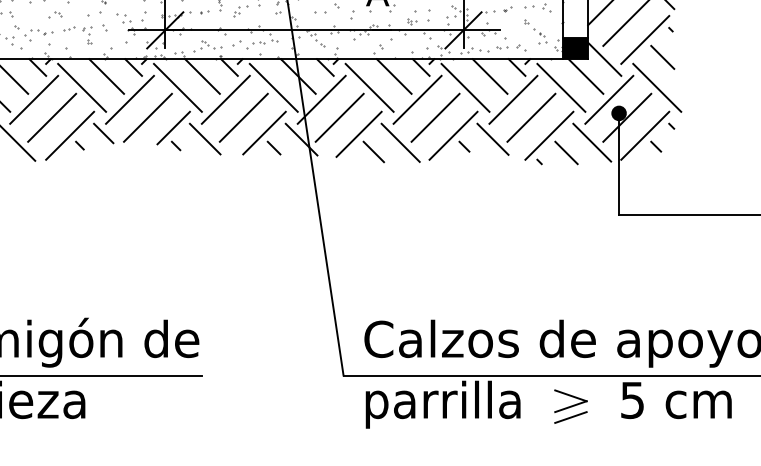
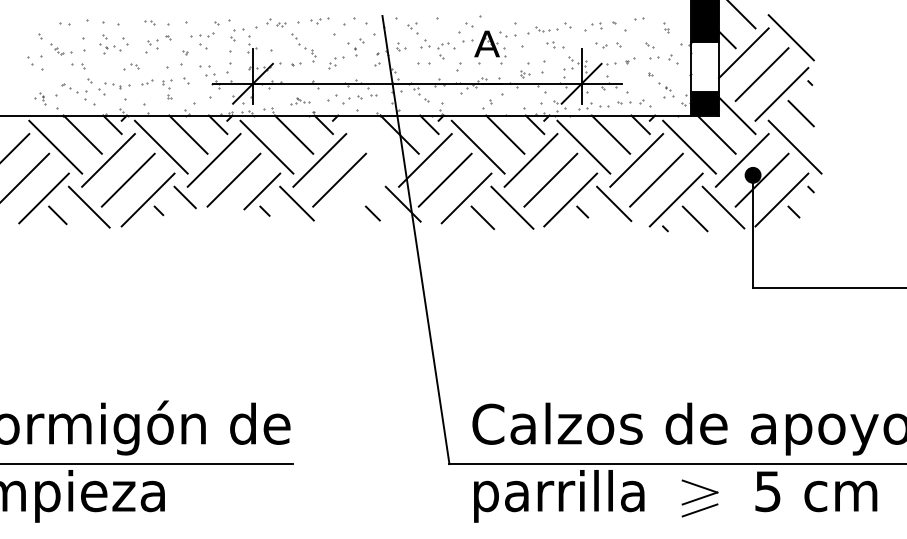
part: (208, 46) -> (300, 101), size x0.6
line: (273, 87) -> (372, 146), removed
line: (263, 132) -> (361, 196), removed

